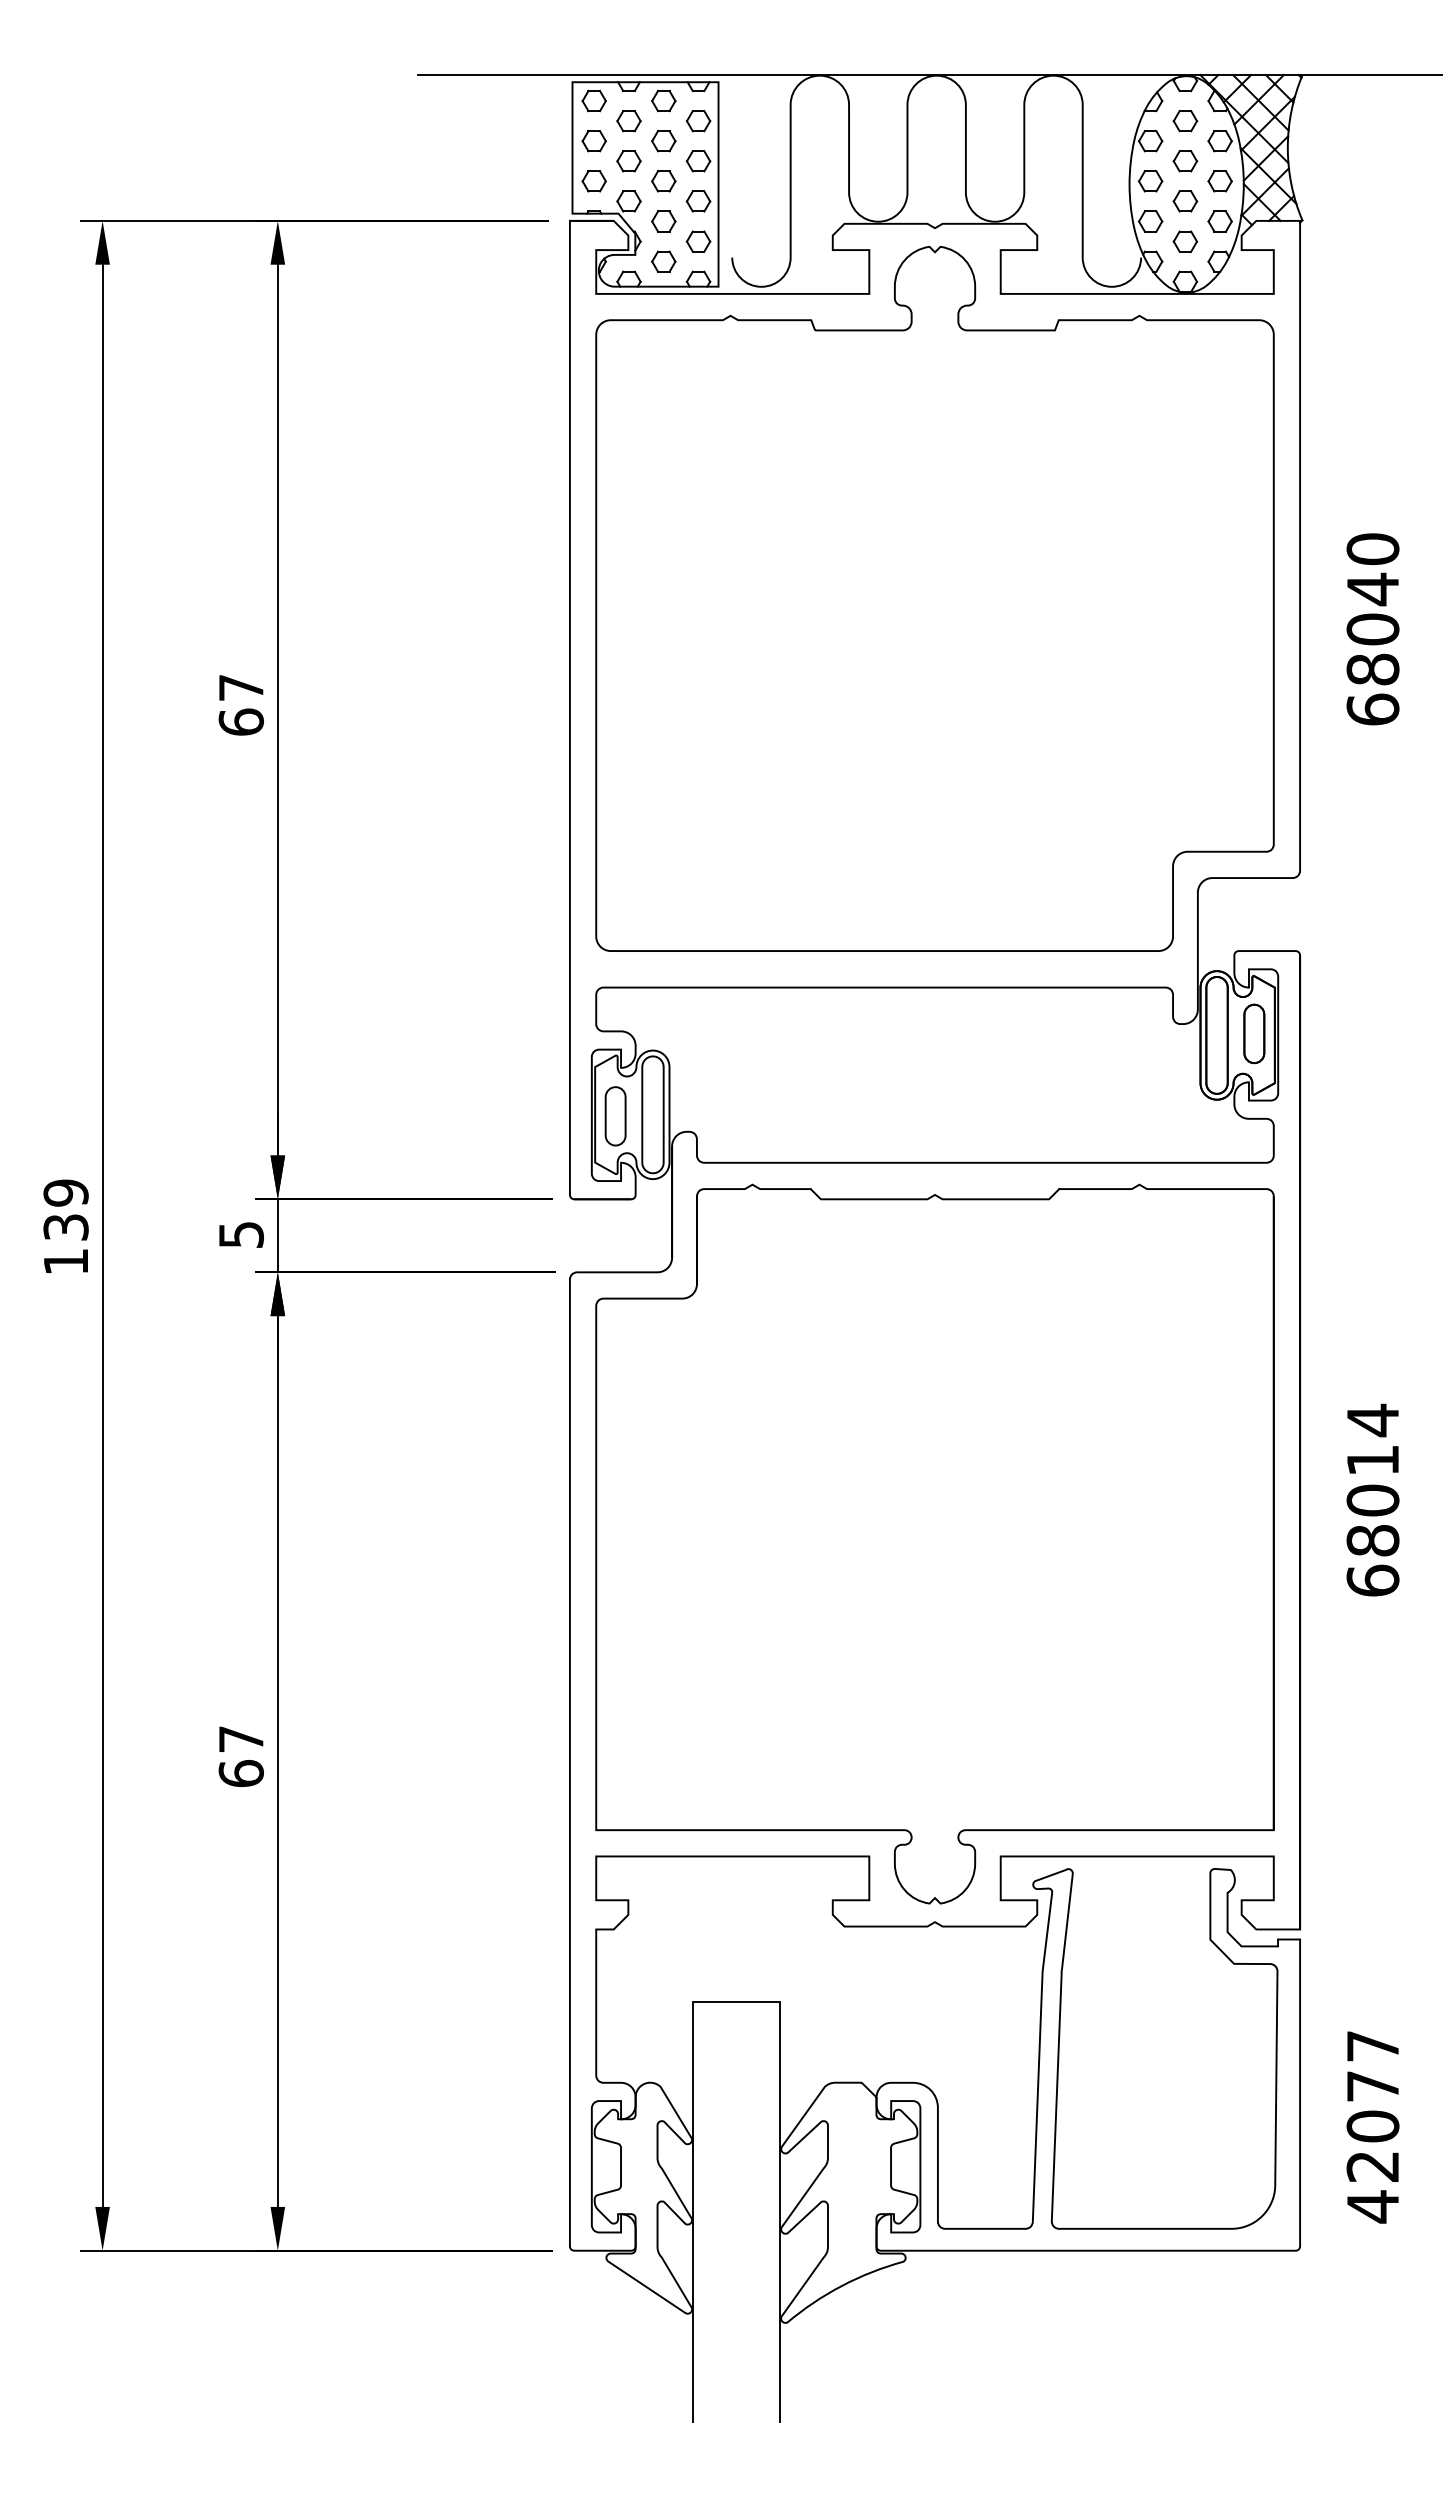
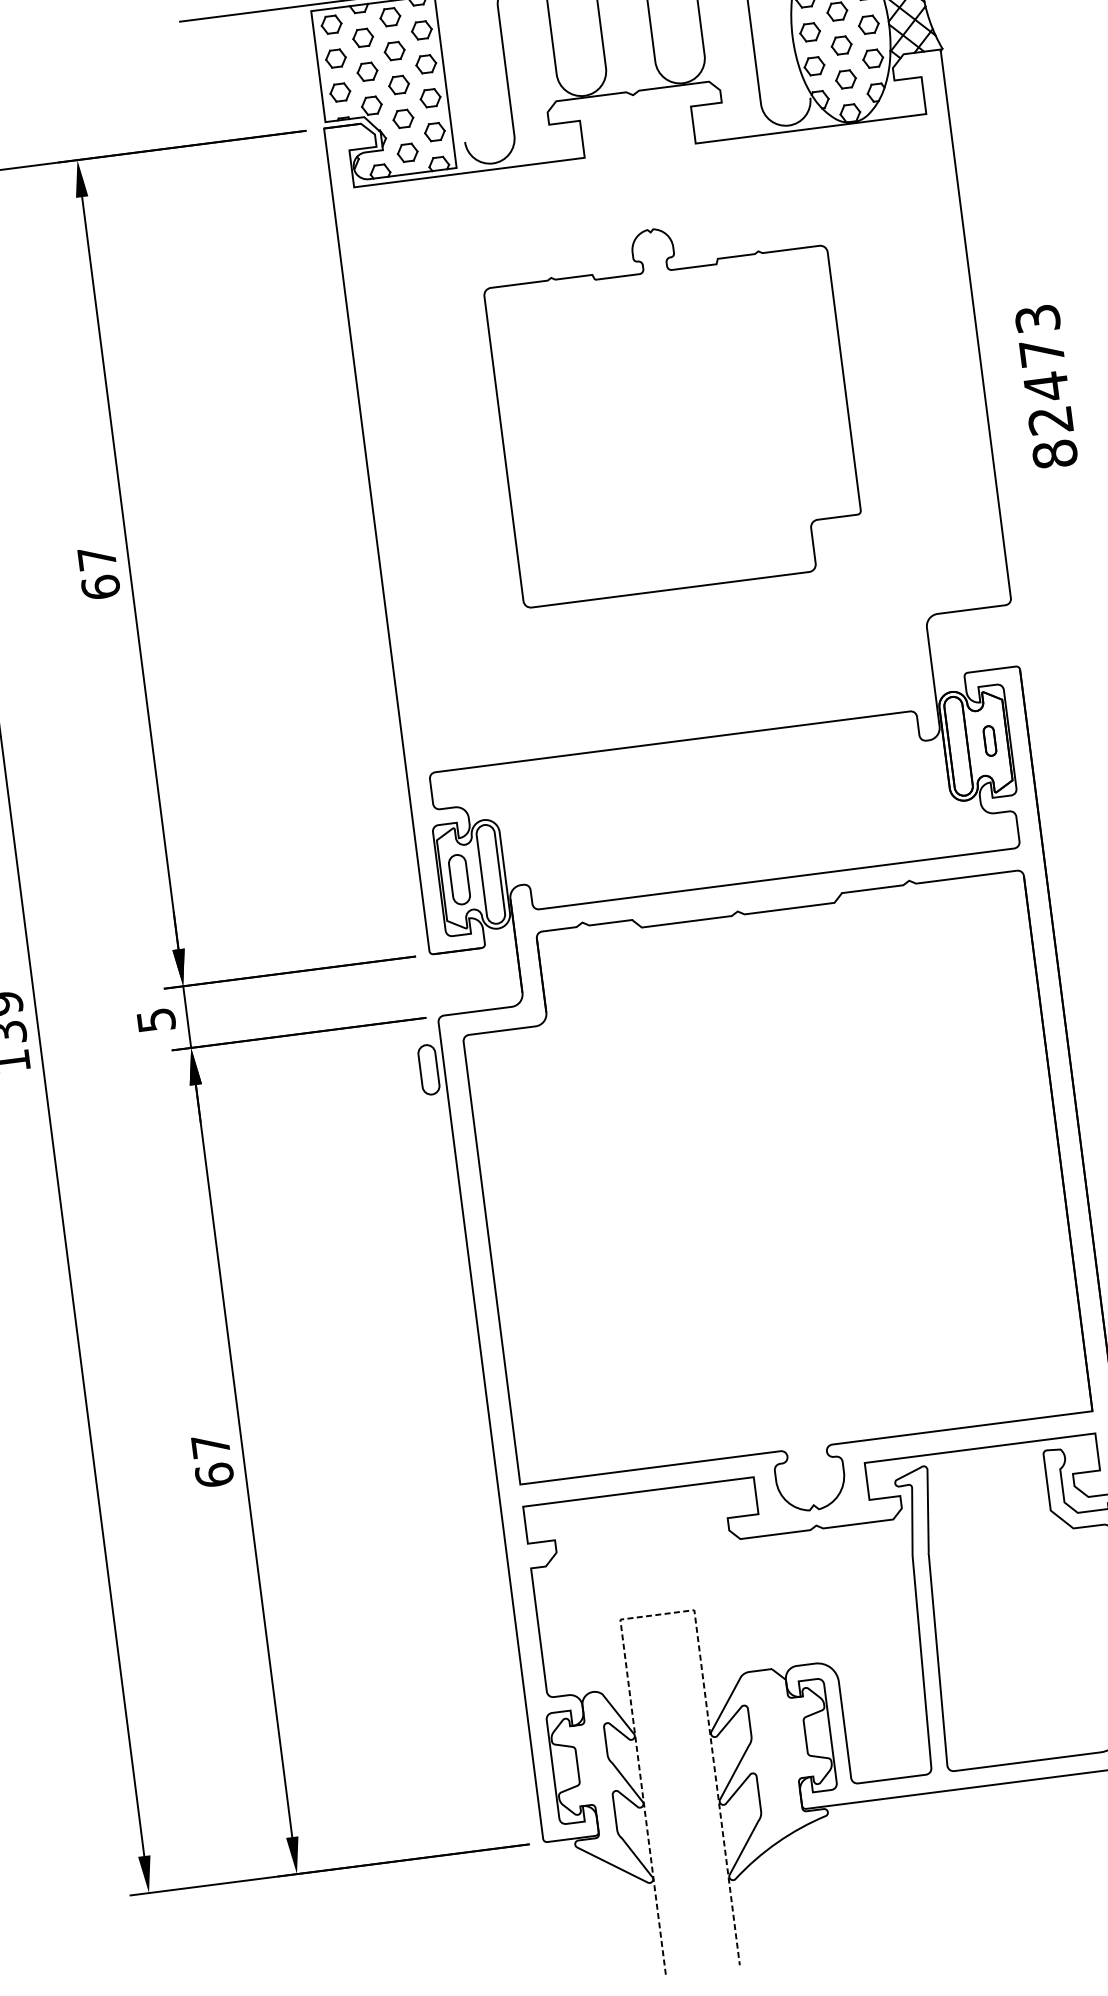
part: (934, 598) -> (672, 407), size x0.6
text: (1372, 629) -> (1045, 386), 68040 -> 82473
part: (1254, 1033) -> (990, 740), size x0.6
part: (551, 1333) -> (428, 1069), added
line: (736, 2002) -> (657, 1614), solid -> dashed

